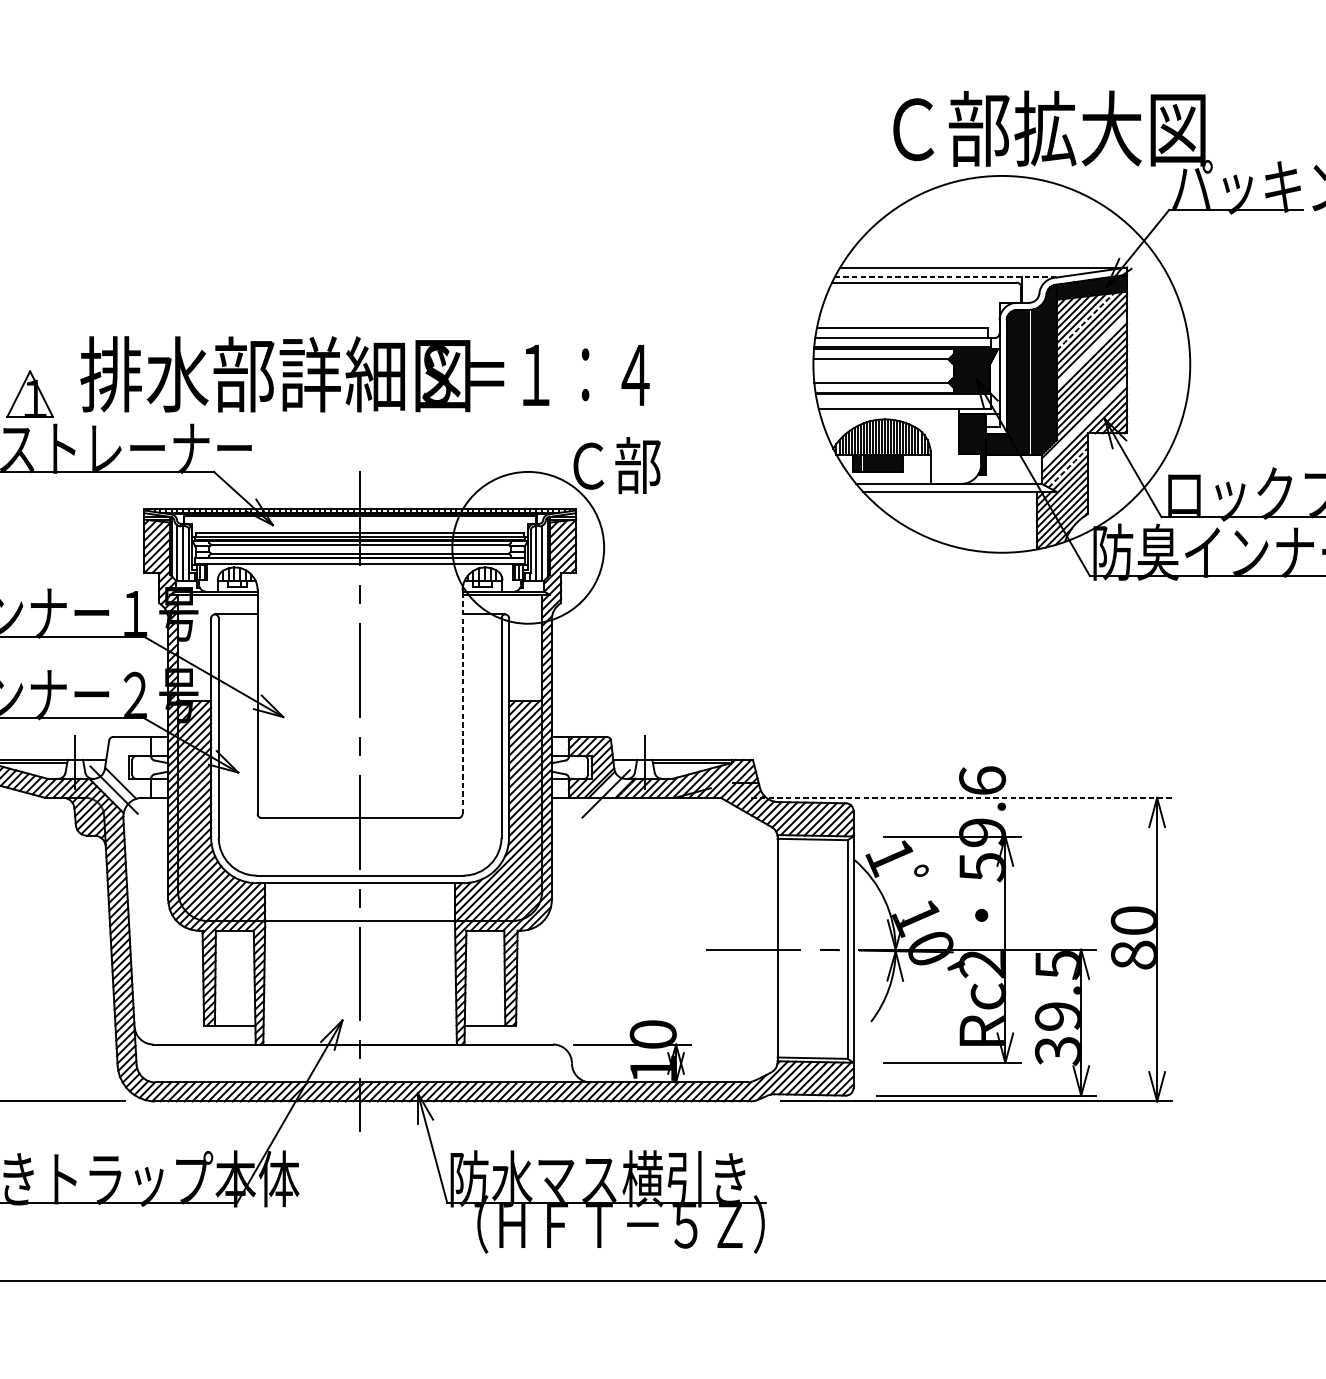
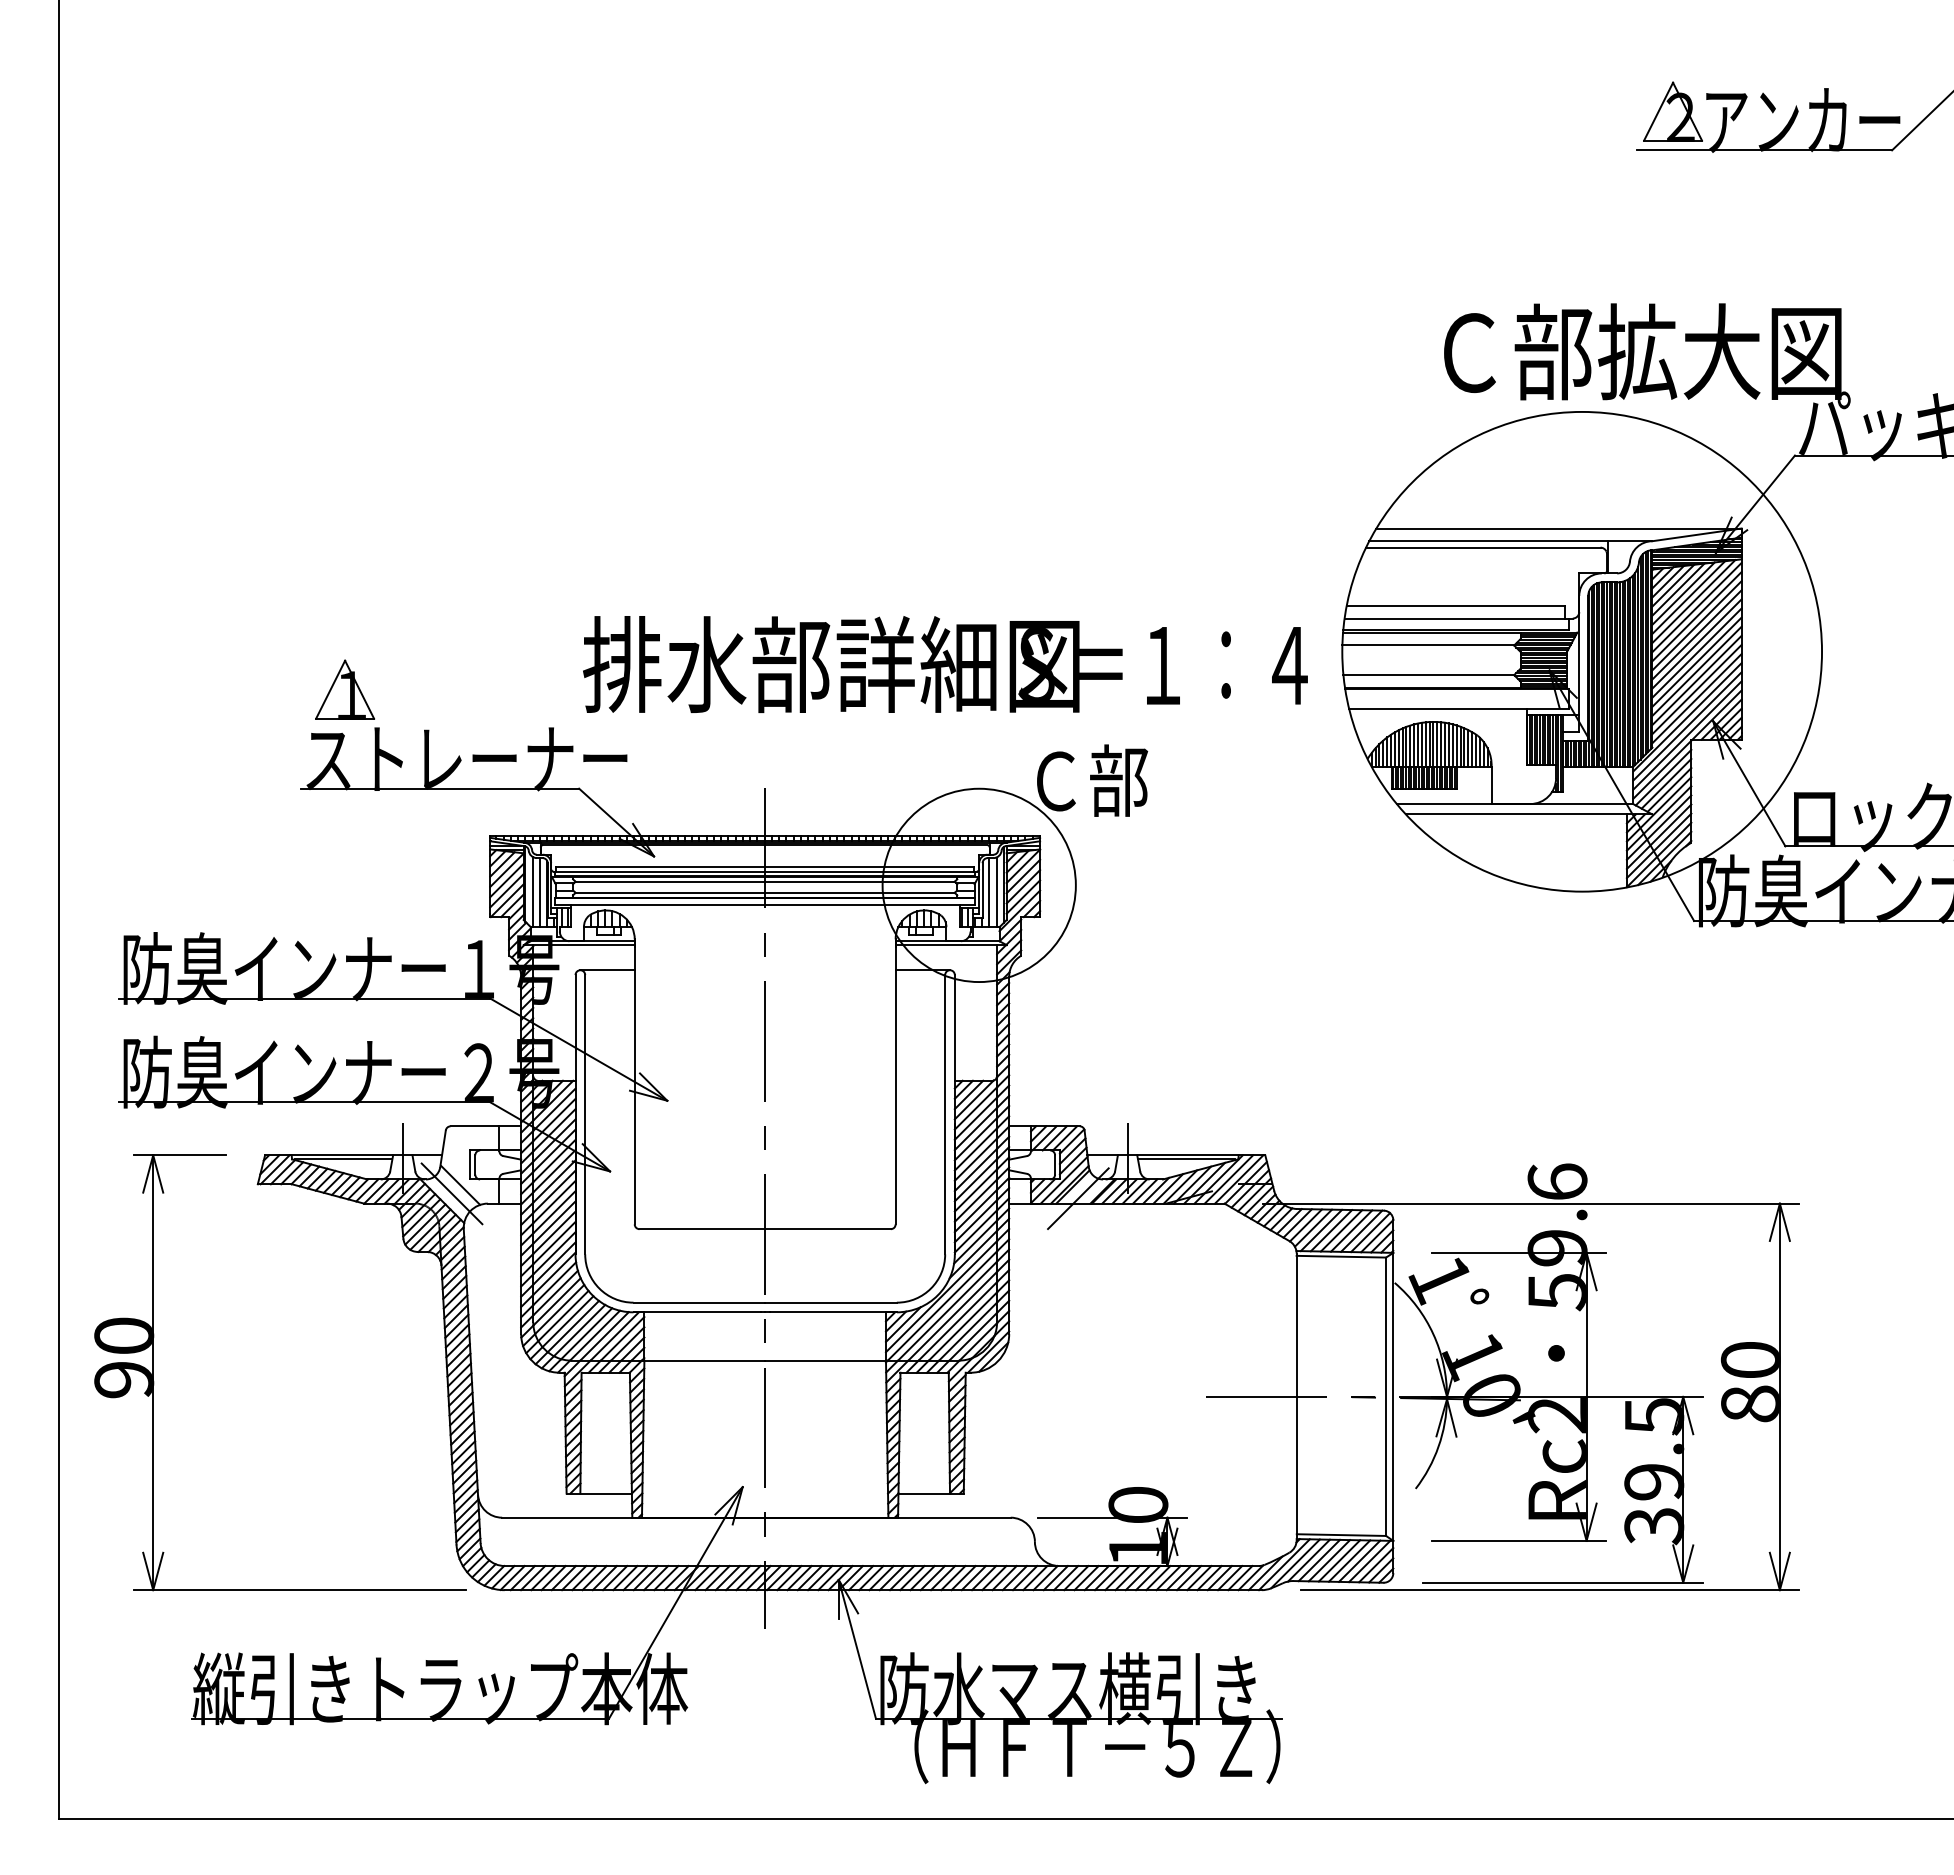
line: (945, 277) -> (1510, 541), dashed -> solid
line: (1086, 321) -> (1689, 597), dashed -> solid
line: (1091, 350) -> (1696, 634), added
text: (365, 374) -> (945, 664), moved
line: (1084, 423) -> (1687, 726), added
line: (1068, 467) -> (1666, 783), dashed -> solid
line: (462, 701) -> (895, 1081), dashed -> solid
line: (962, 797) -> (1531, 1203), dashed -> solid

